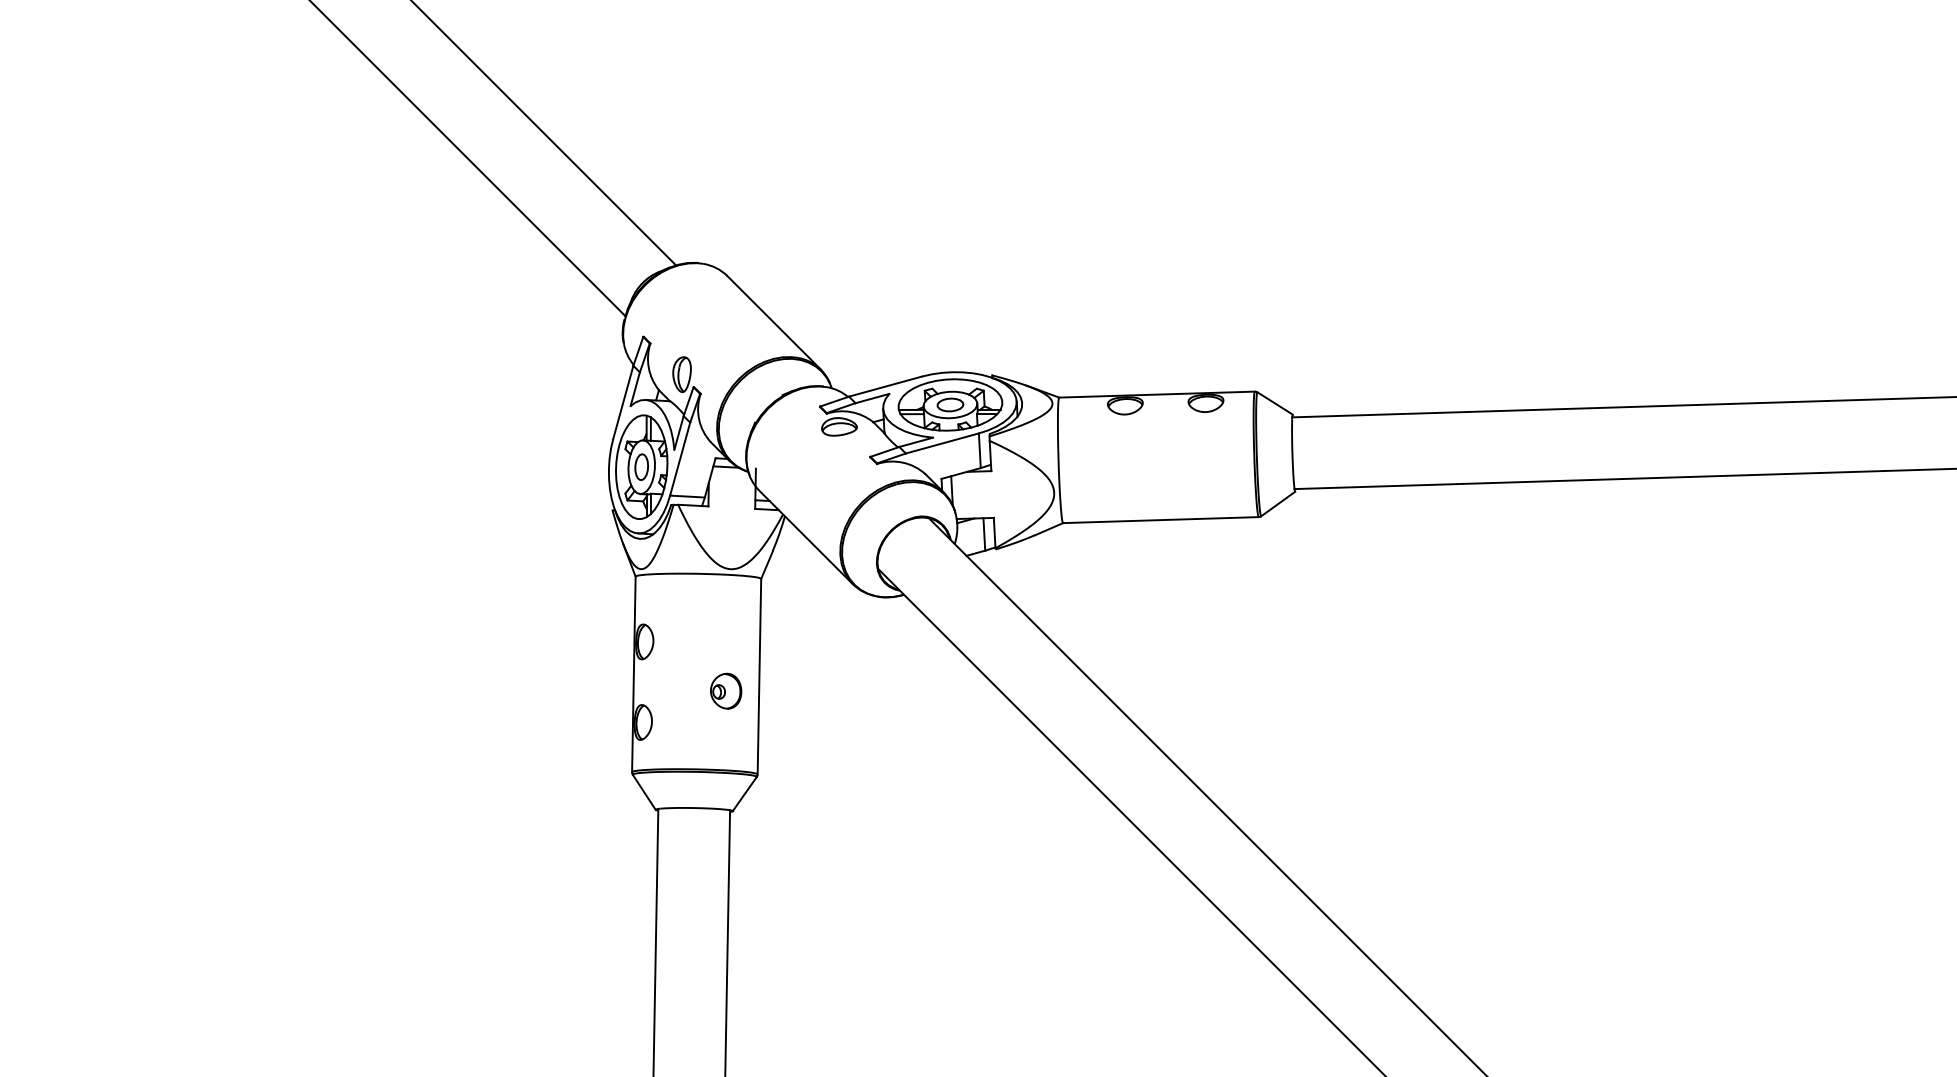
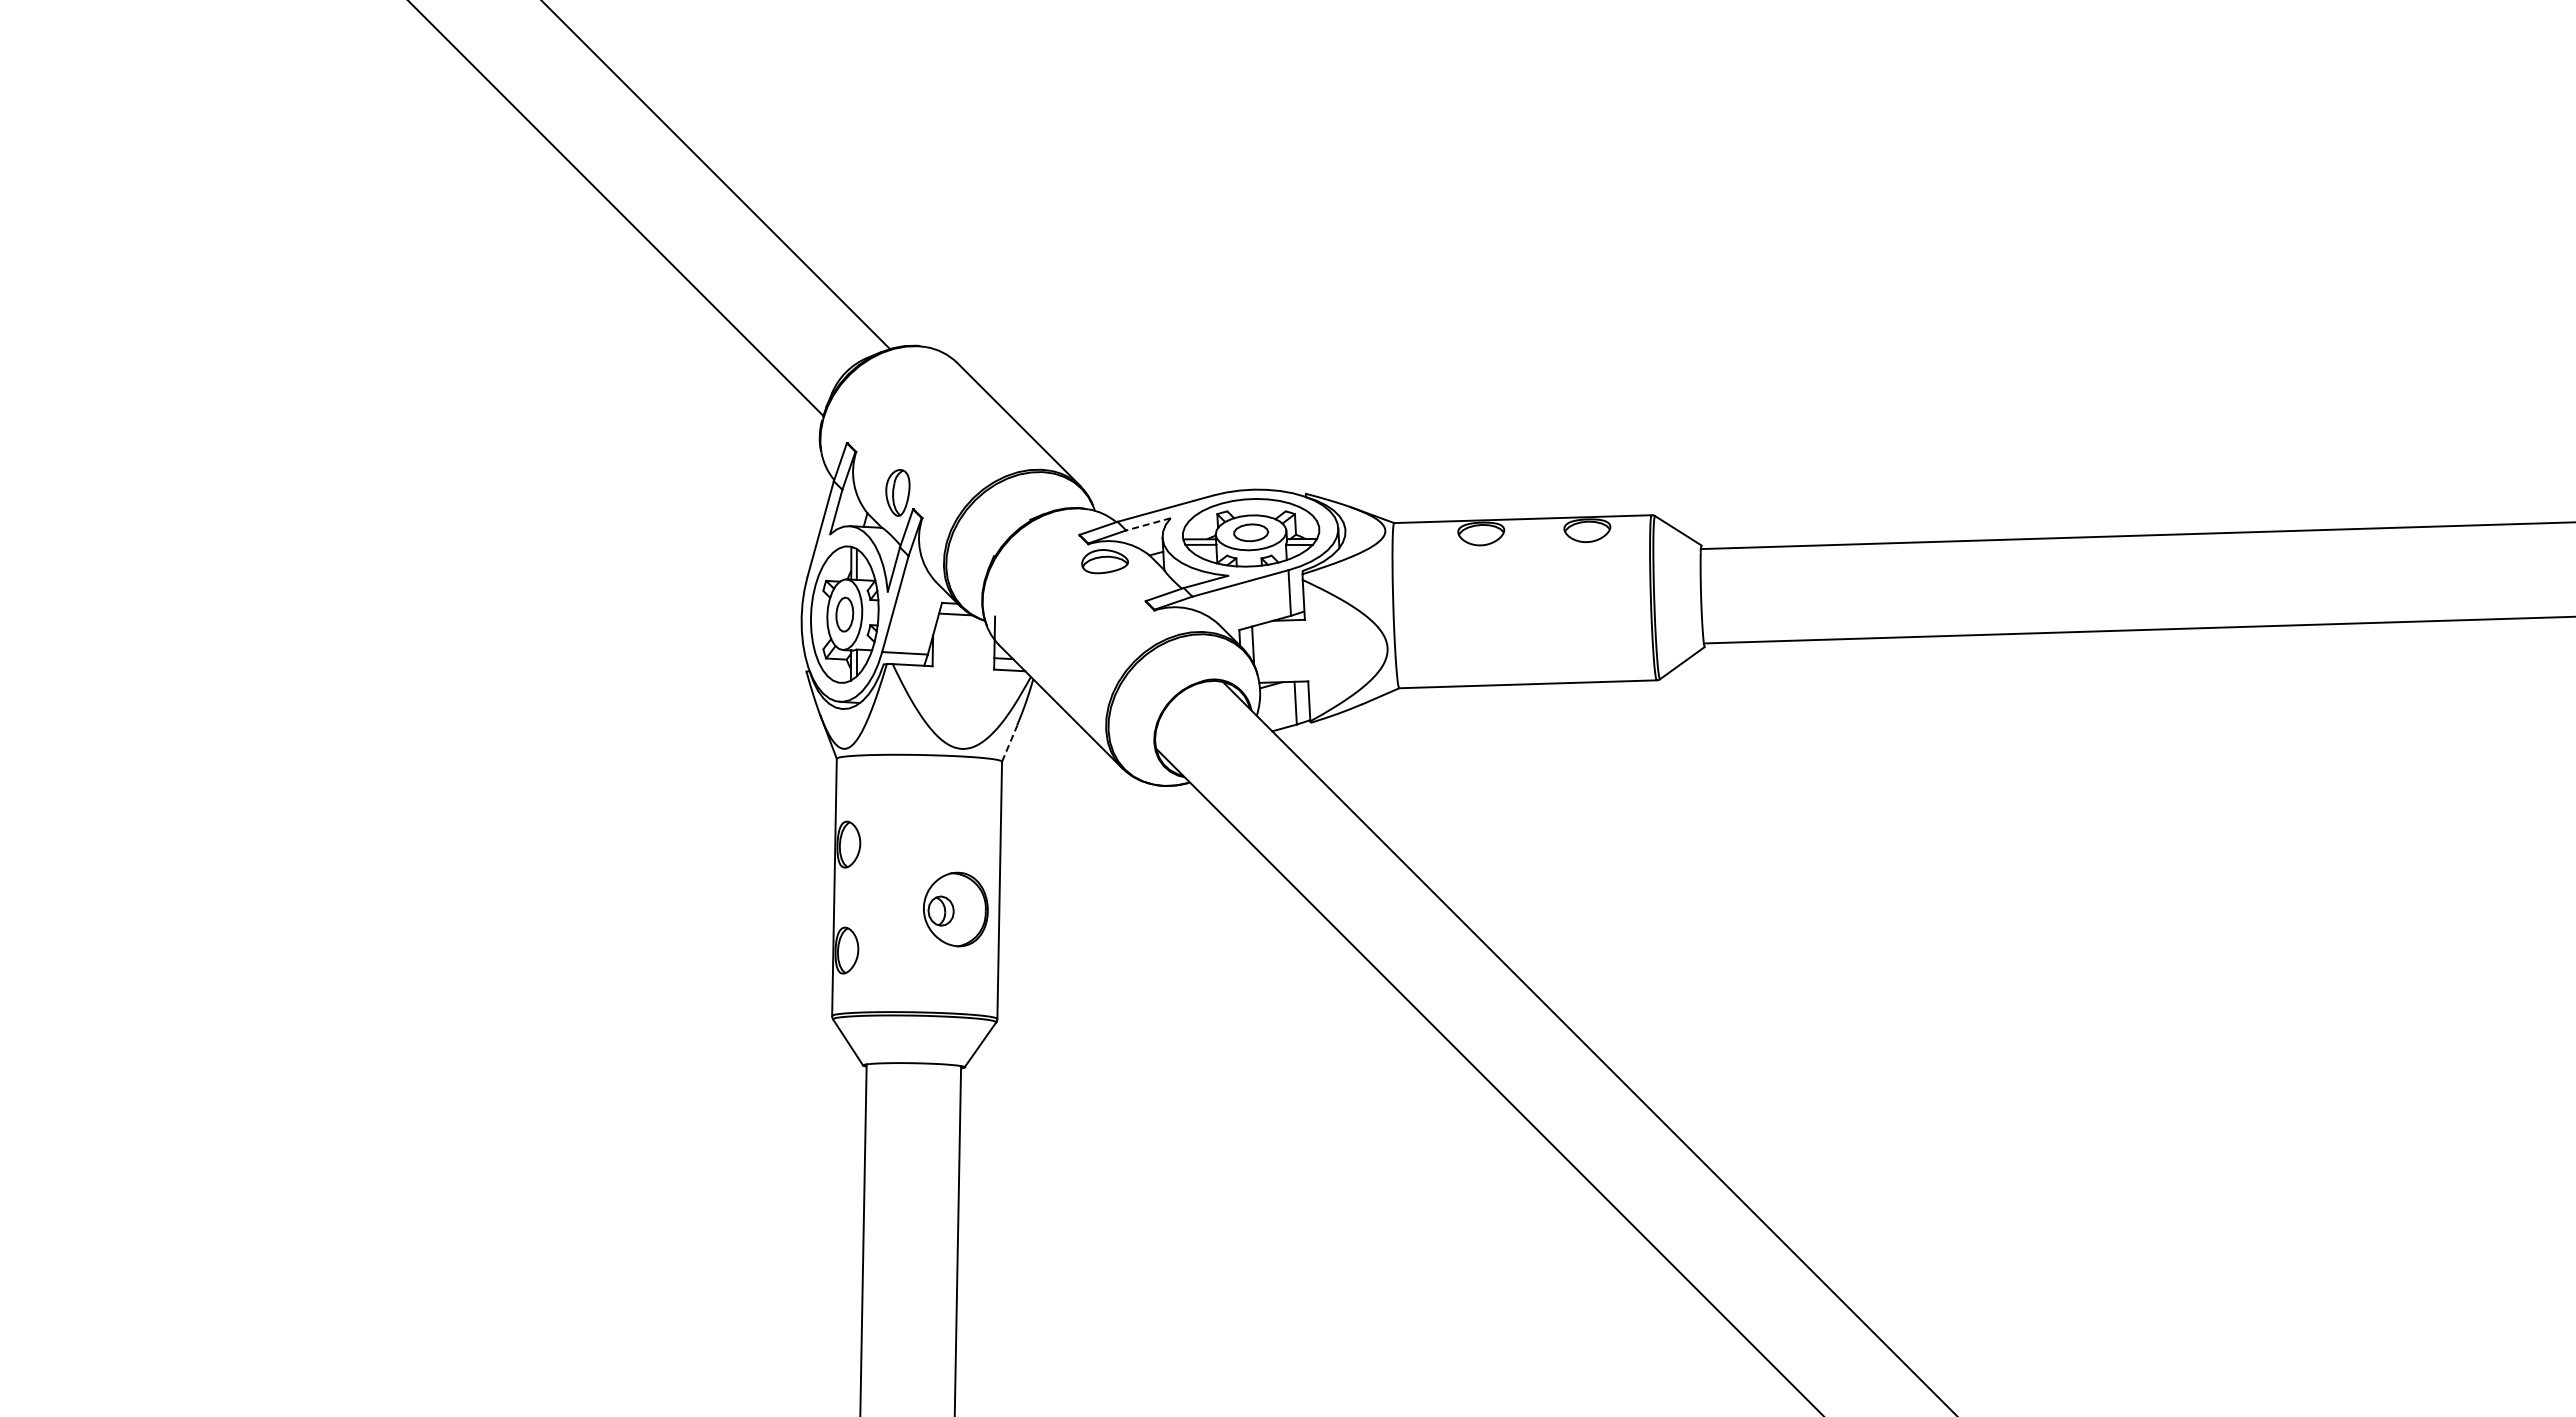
line: (872, 398) -> (1148, 524), solid -> dashed
line: (766, 565) -> (1009, 743), solid -> dashed
part: (725, 691) -> (955, 909), size x1.6

